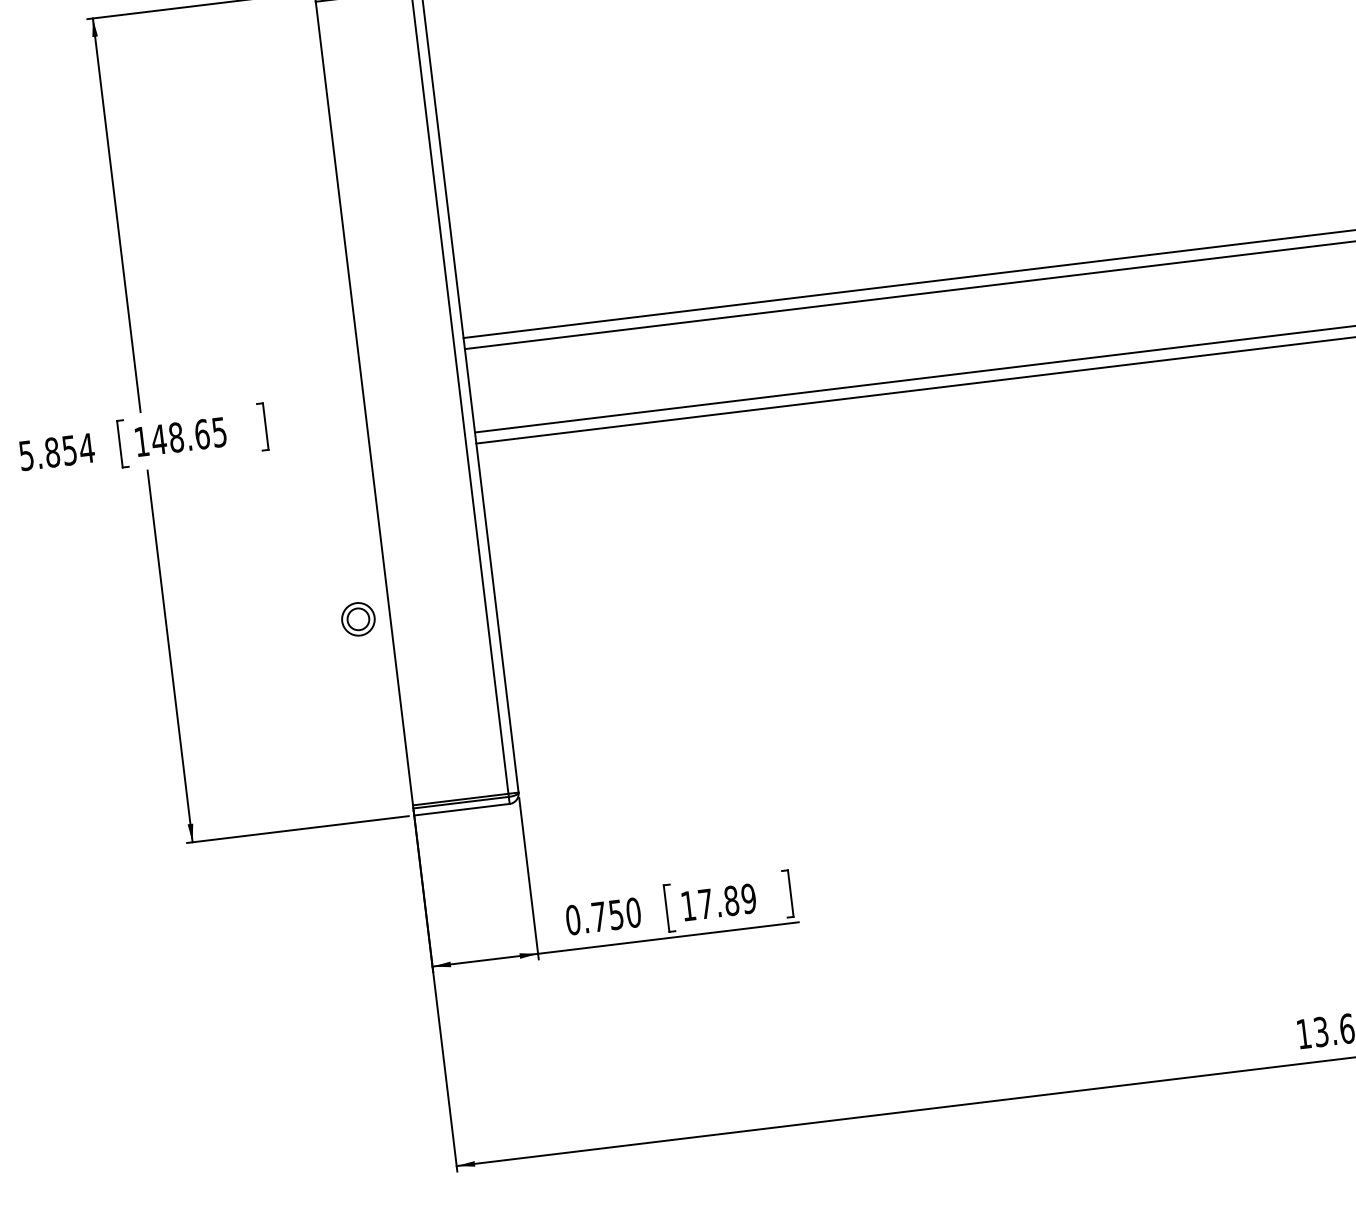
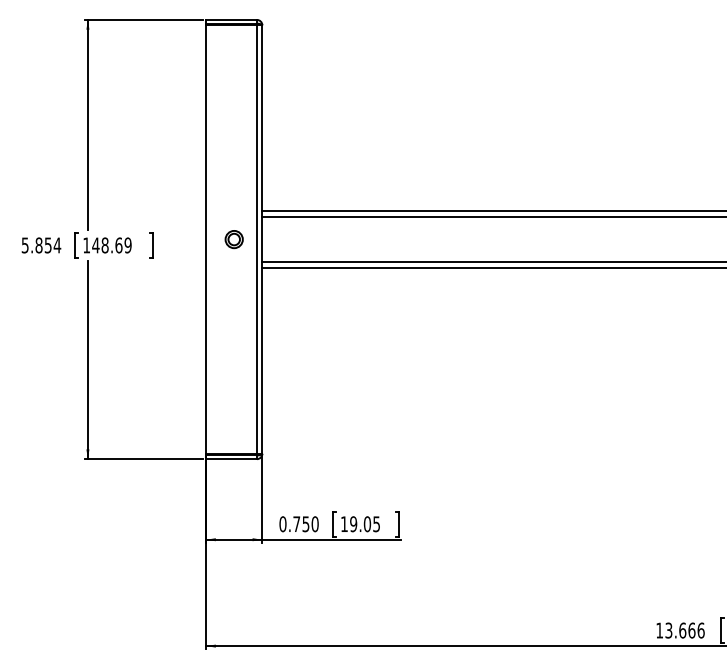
text: (218, 432) -> (127, 245), 148.65 -> 148.69
part: (357, 619) -> (233, 239), moved
text: (728, 901) -> (365, 524), 17.89 -> 19.05

